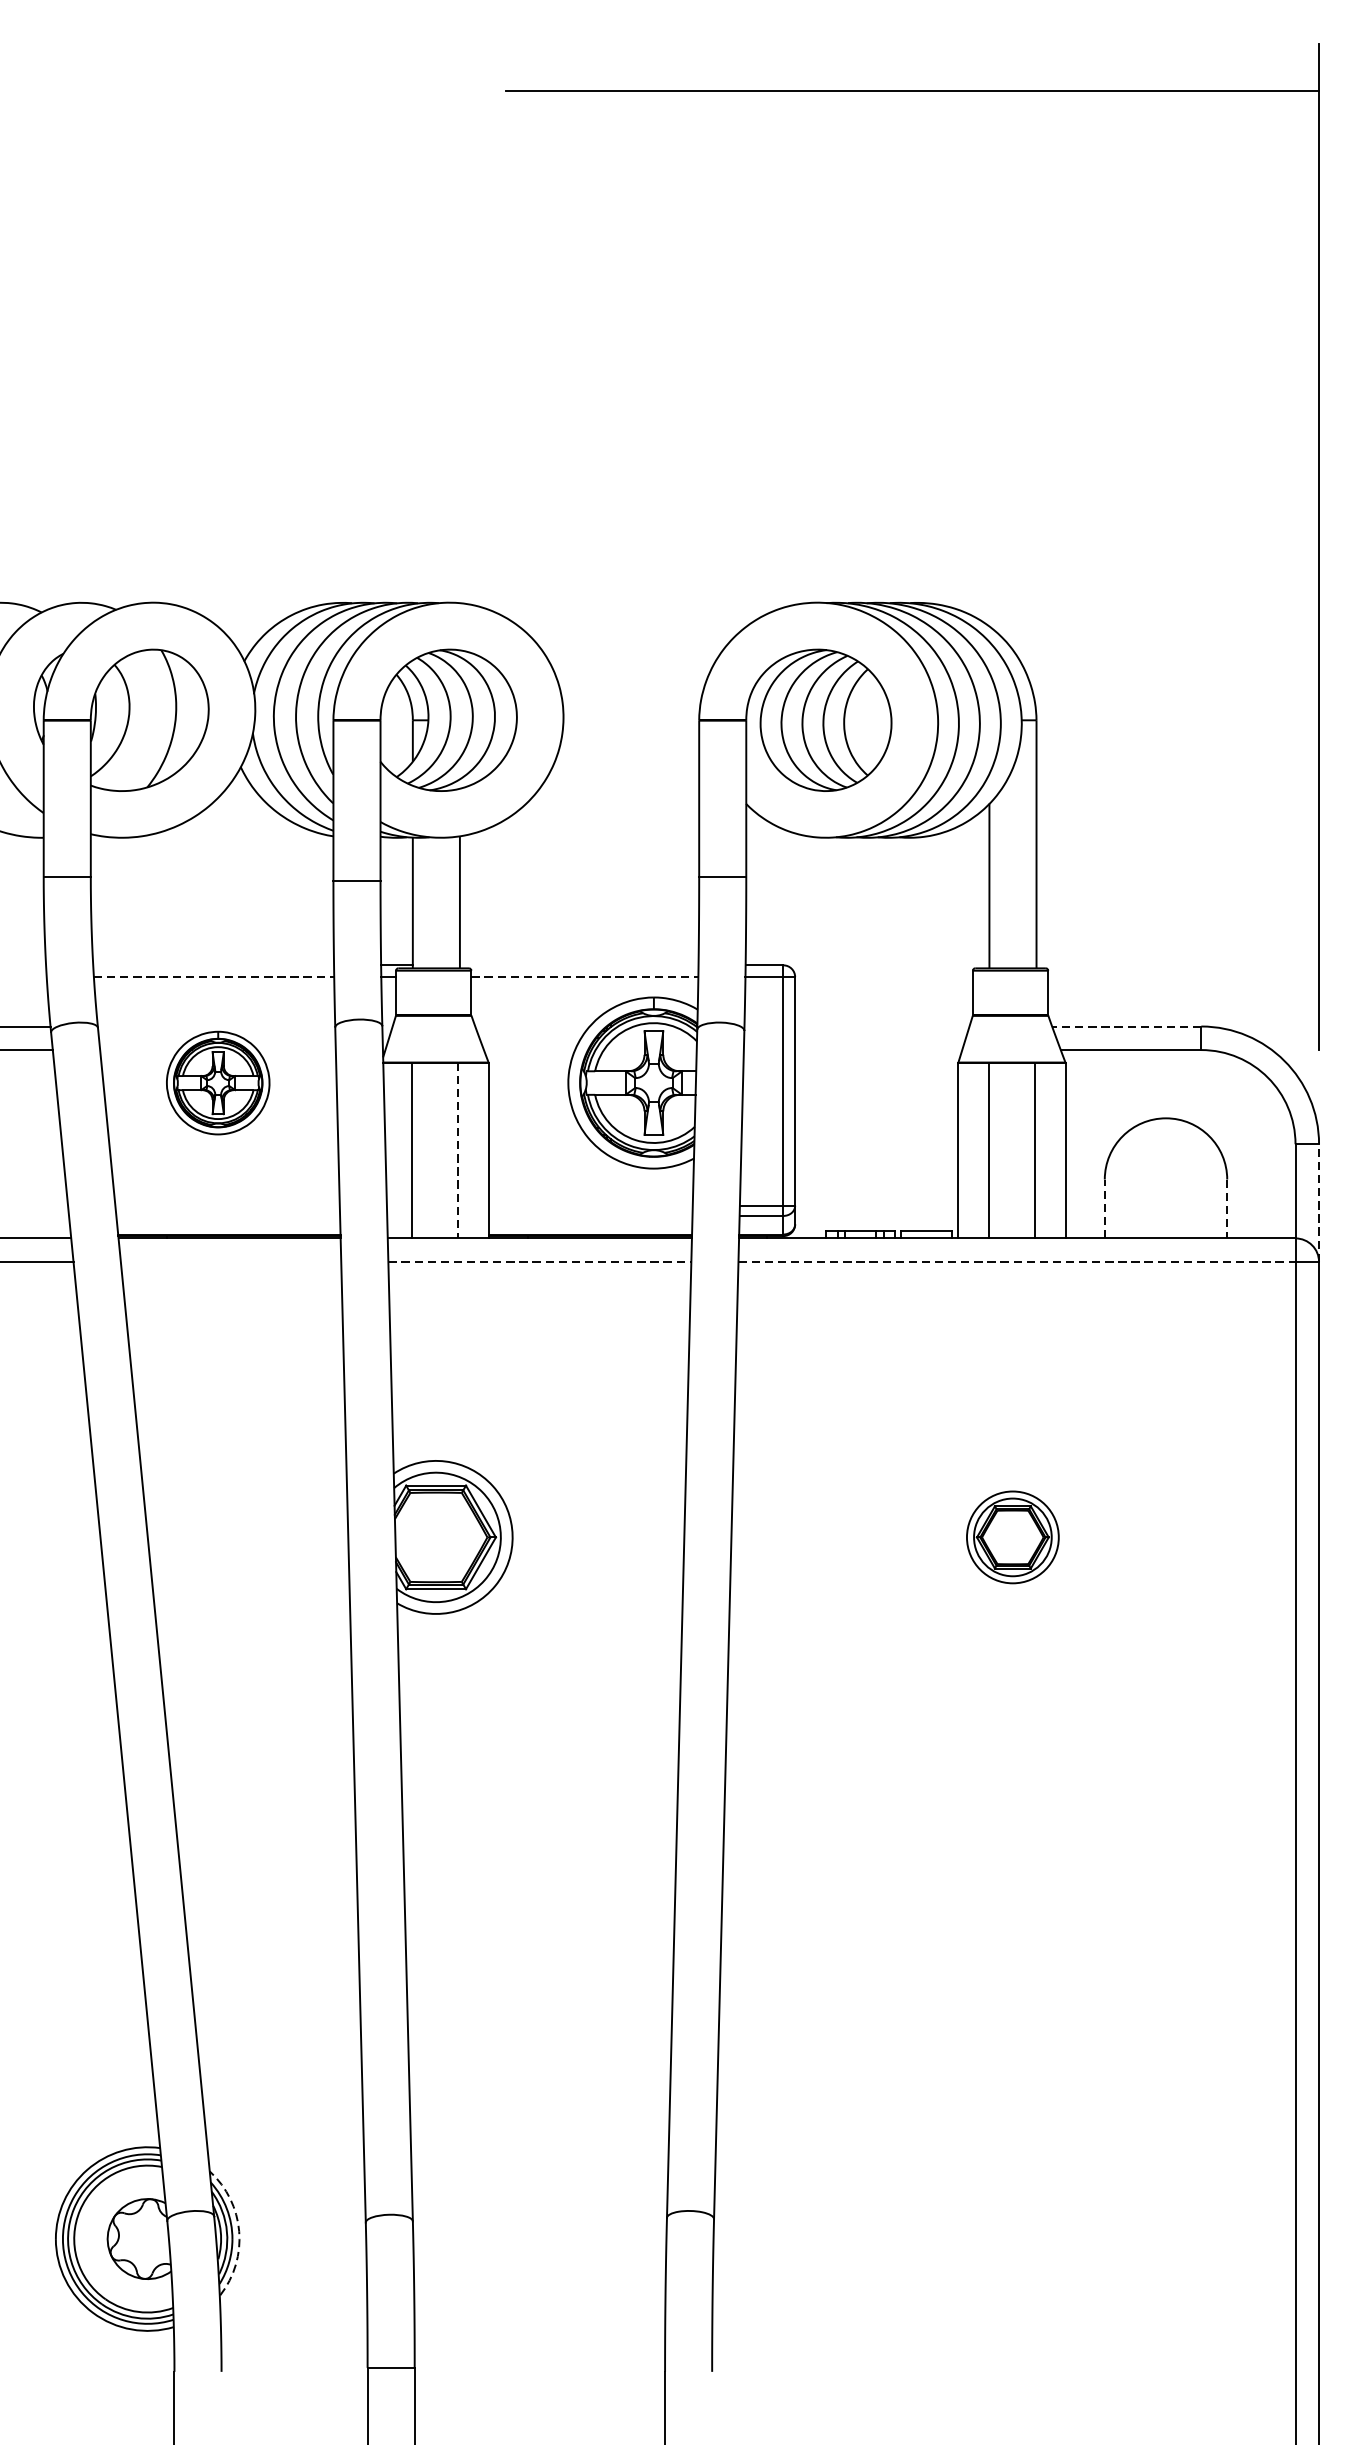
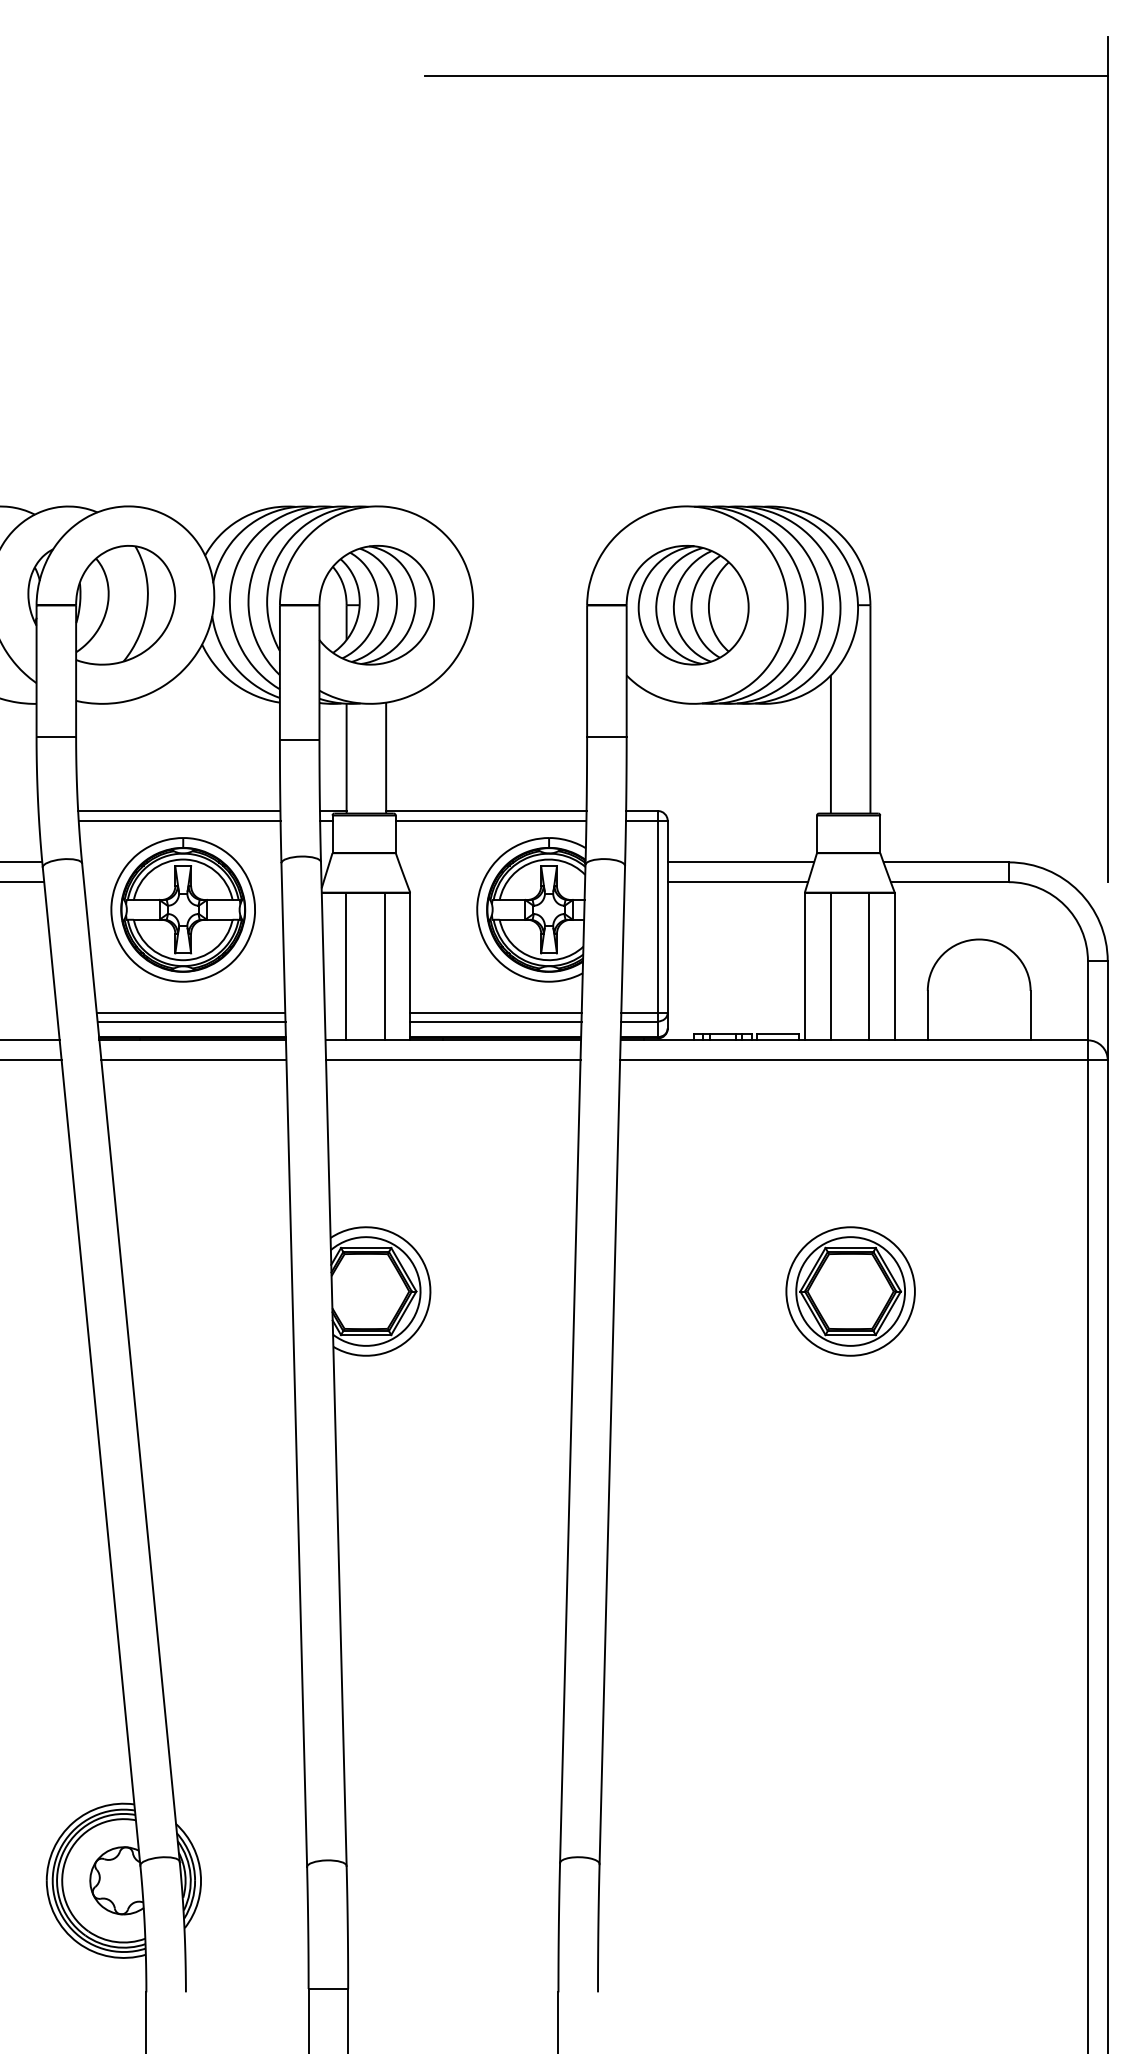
line: (213, 965) -> (179, 811), added
line: (579, 965) -> (486, 811), added
line: (213, 976) -> (179, 820), dashed -> solid
line: (585, 976) -> (491, 820), dashed -> solid
line: (881, 1026) -> (740, 862), added
line: (1127, 1026) -> (946, 862), dashed -> solid
line: (878, 1050) -> (737, 882), added
part: (217, 1082) -> (182, 909), size x1.67
line: (457, 1150) -> (384, 966), dashed -> solid
line: (1318, 1202) -> (1107, 1010), dashed -> solid
line: (226, 1205) -> (190, 1012), added
line: (590, 1205) -> (495, 1012), added
line: (1104, 1208) -> (927, 1015), dashed -> solid
line: (1227, 1208) -> (1030, 1015), dashed -> solid
line: (228, 1215) -> (191, 1021), added
line: (590, 1215) -> (495, 1021), added
line: (230, 1262) -> (193, 1060), added
line: (540, 1262) -> (453, 1060), dashed -> solid
line: (1017, 1262) -> (854, 1060), dashed -> solid
part: (1012, 1537) -> (850, 1291), size x1.67
arc: (238, 2231) -> (200, 1874), dashed -> solid

